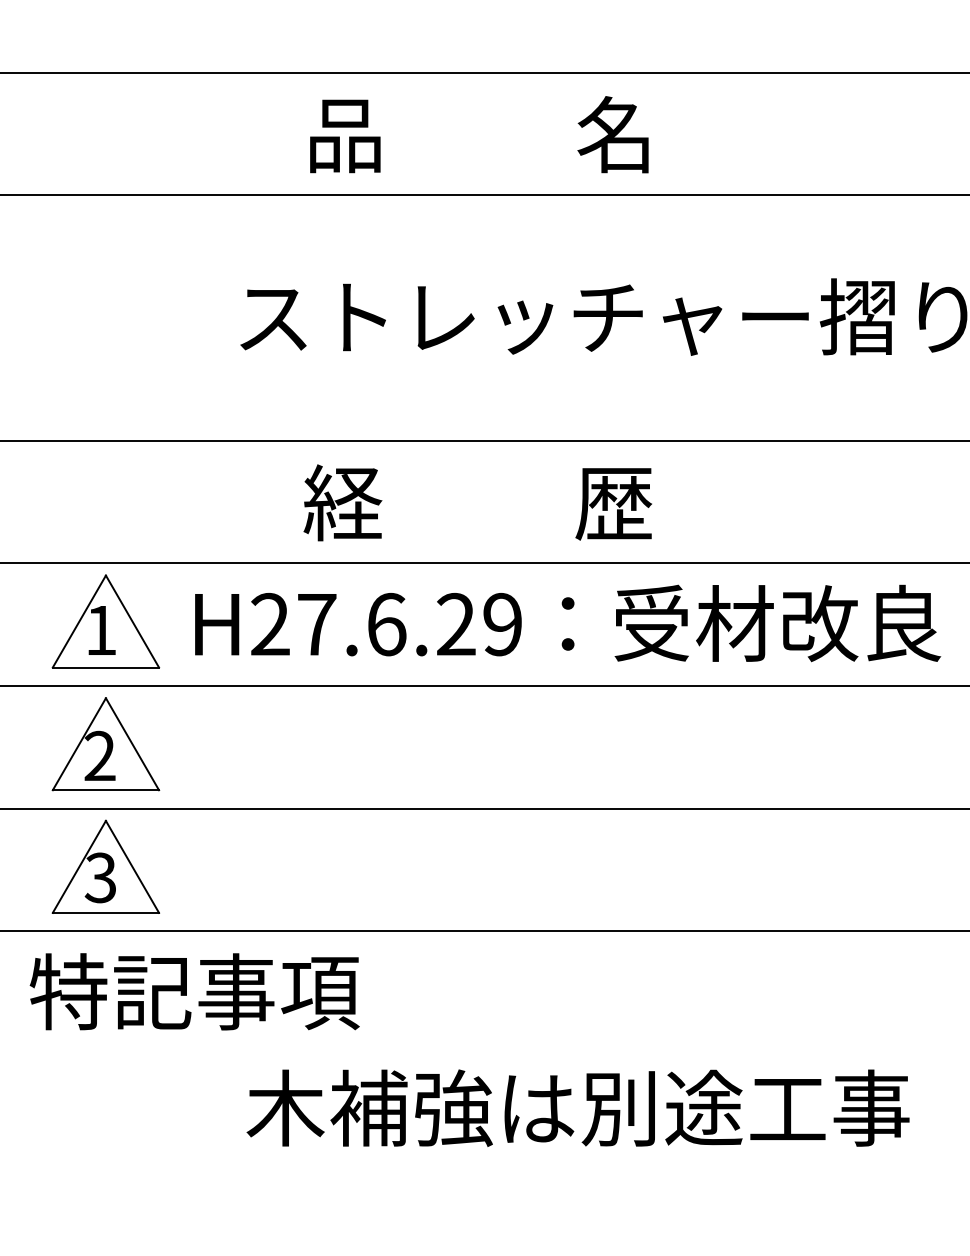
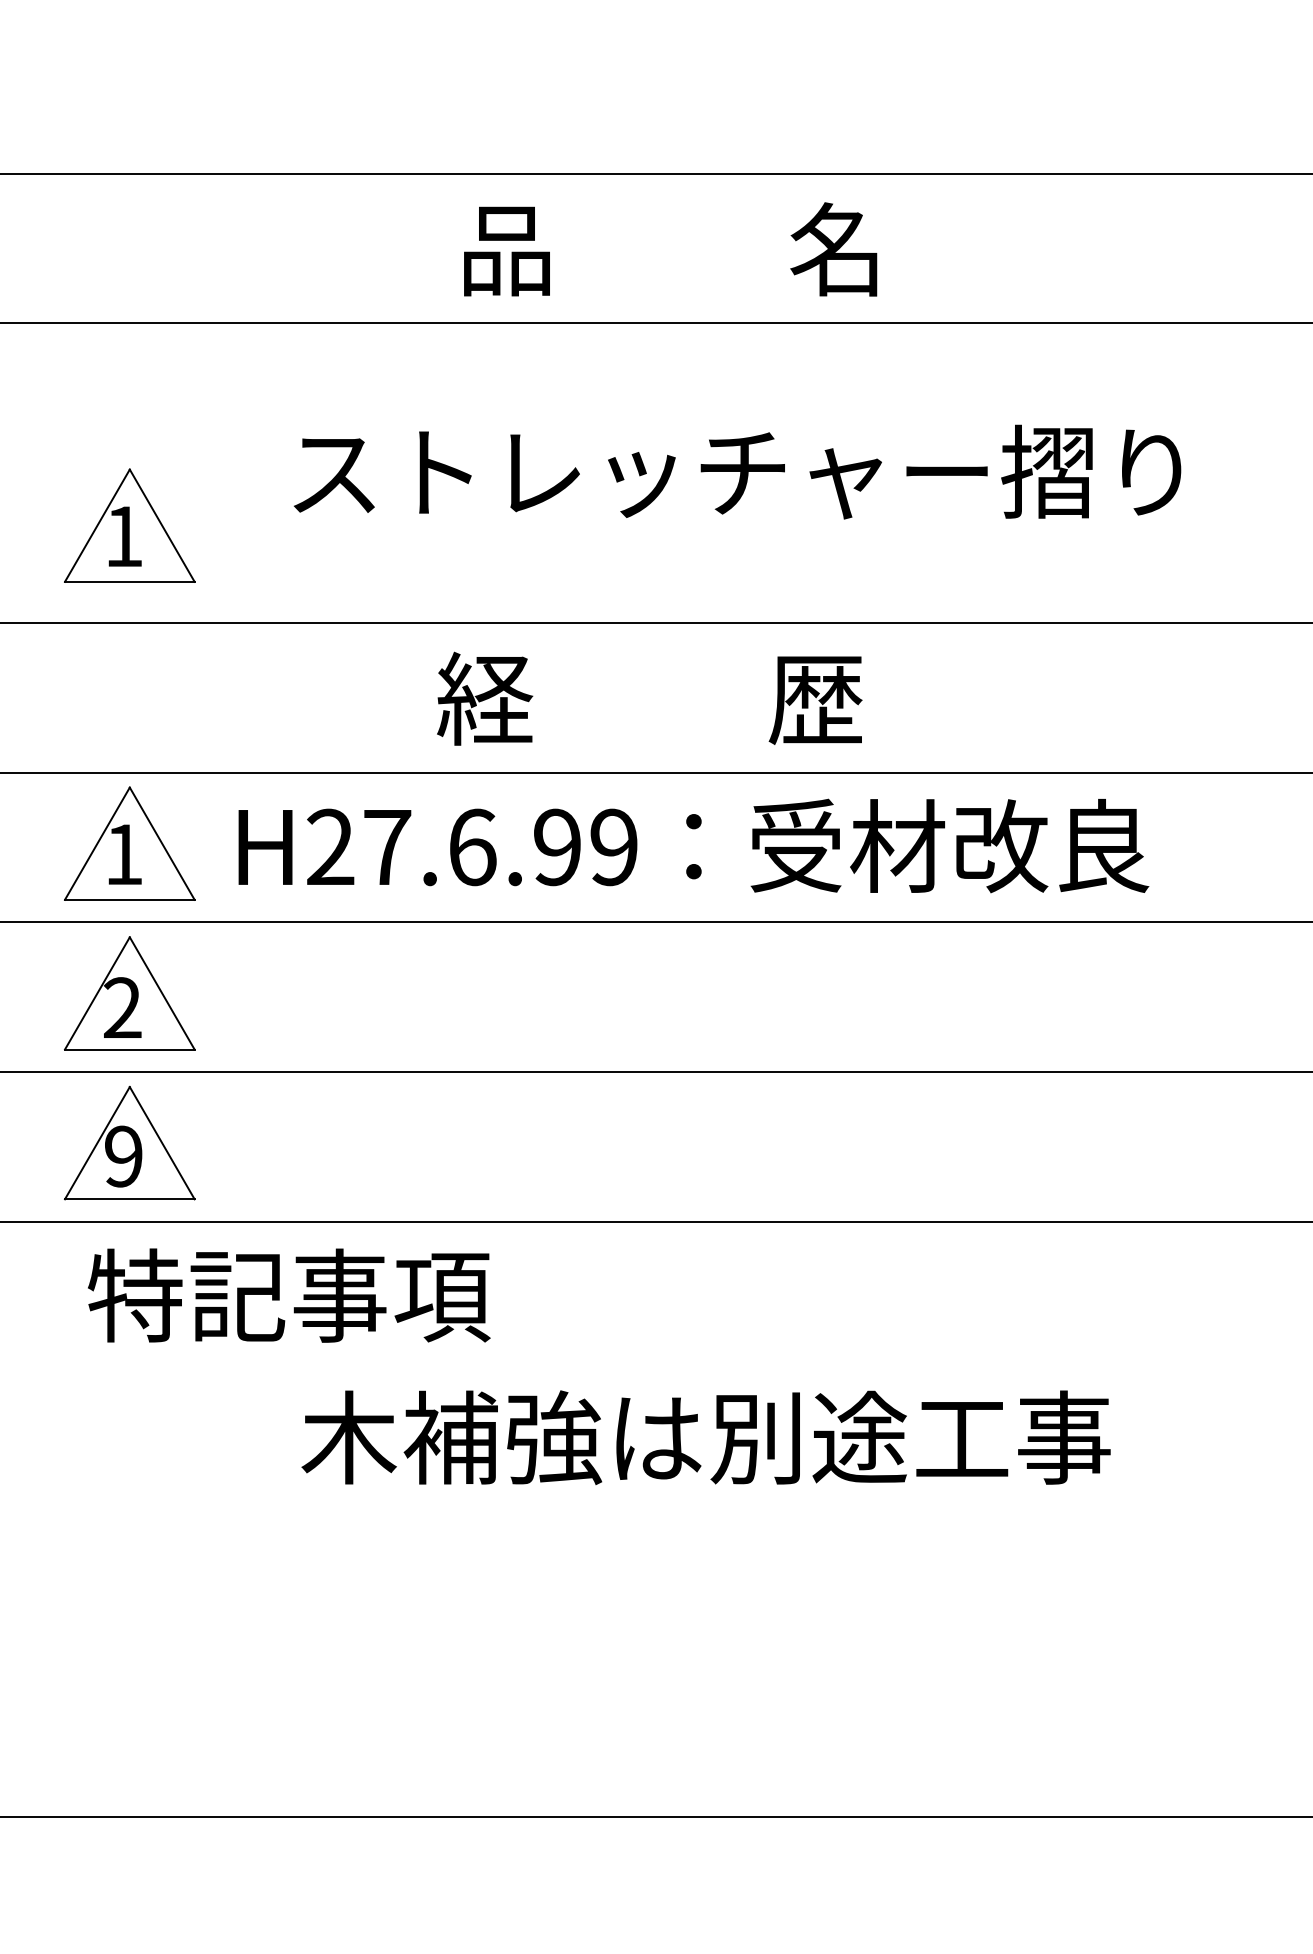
text: (479, 134) -> (670, 249), moved
part: (105, 360) -> (129, 525), added
text: (477, 502) -> (649, 698), moved
text: (456, 624) -> (557, 847), H27.6.29 -> H27.6.99
text: (100, 877) -> (123, 1156), 3 -> 9
text: (194, 991) -> (289, 1295), moved

